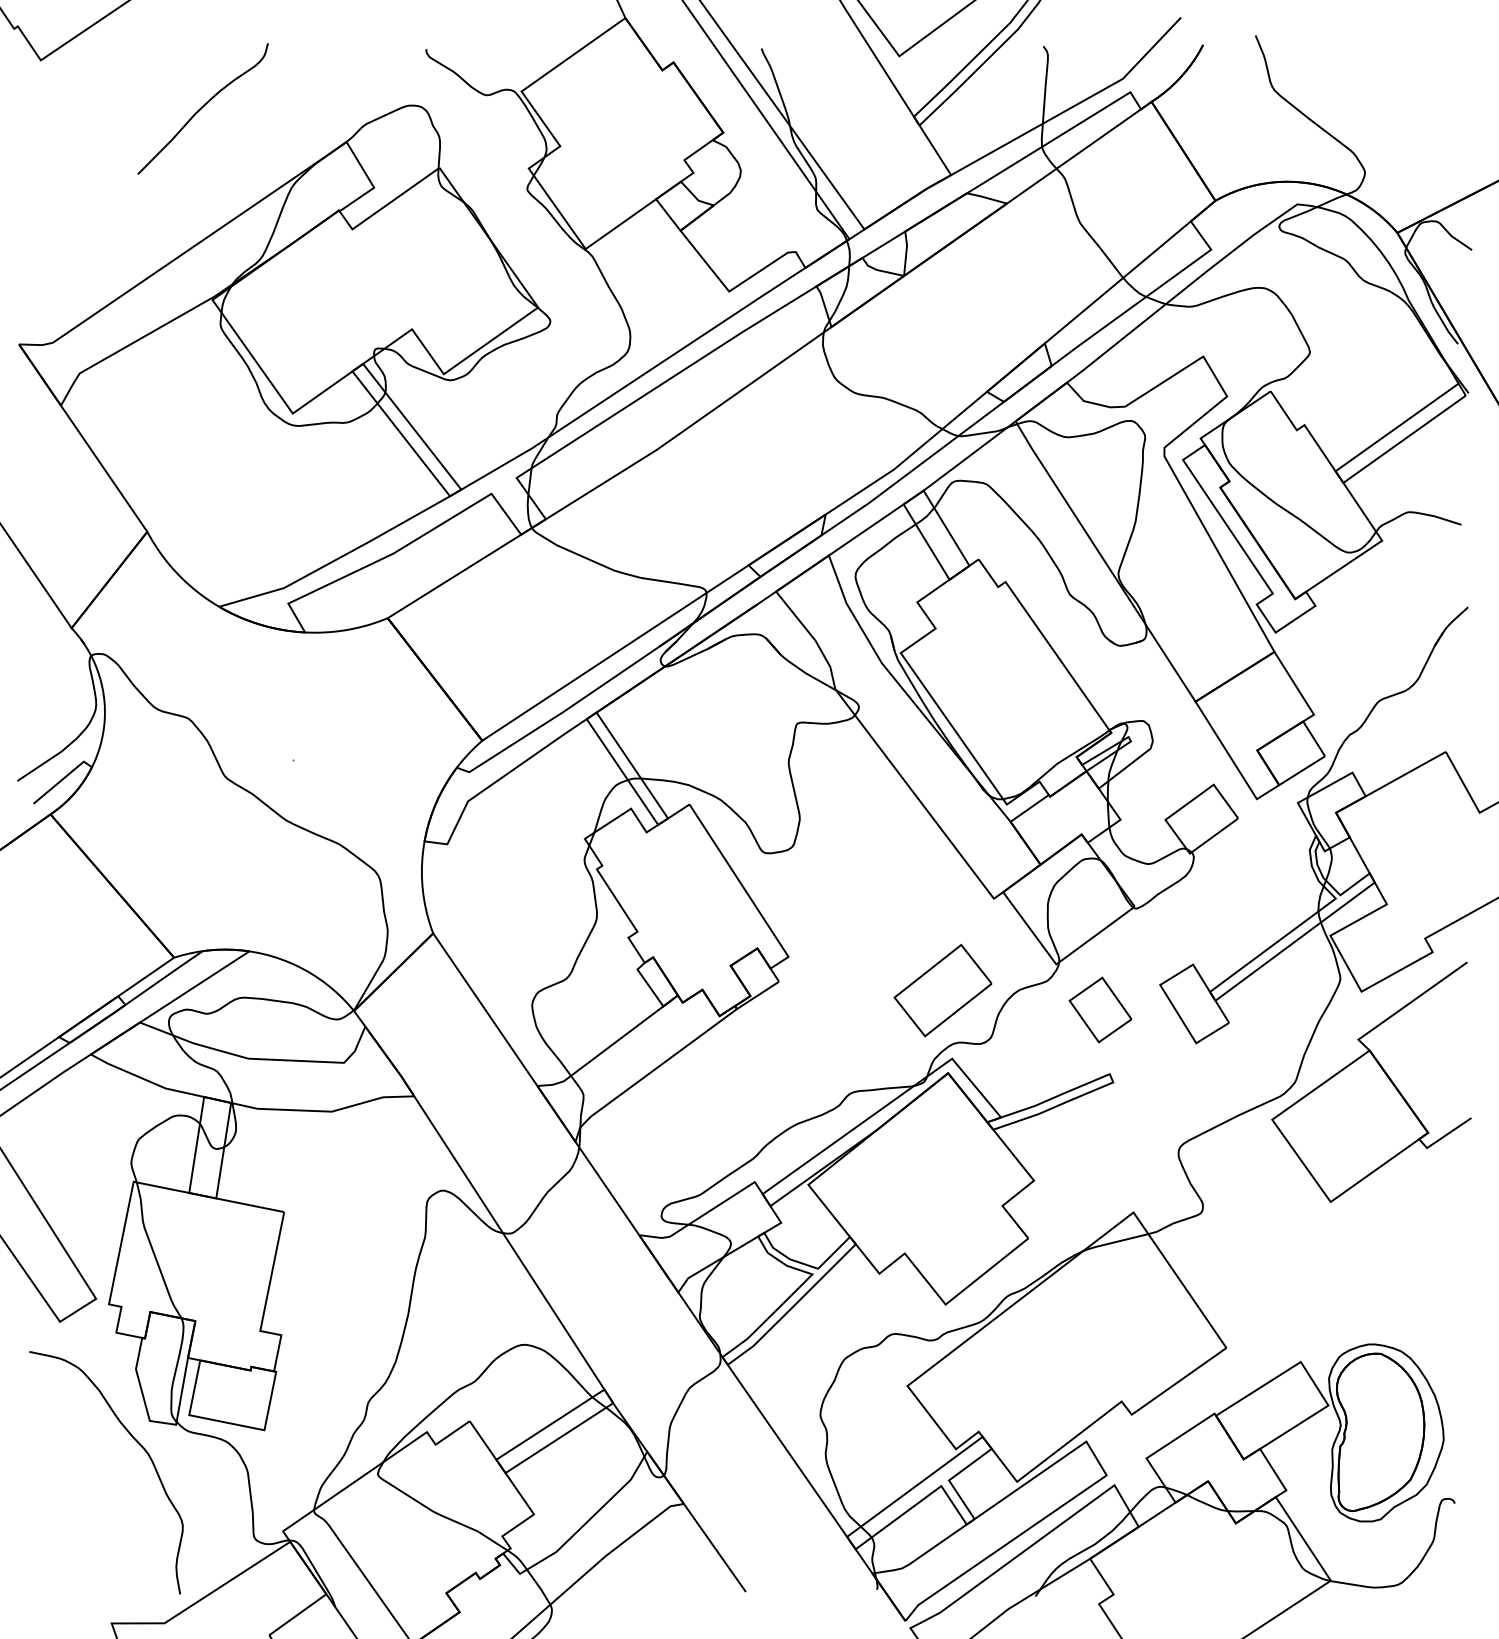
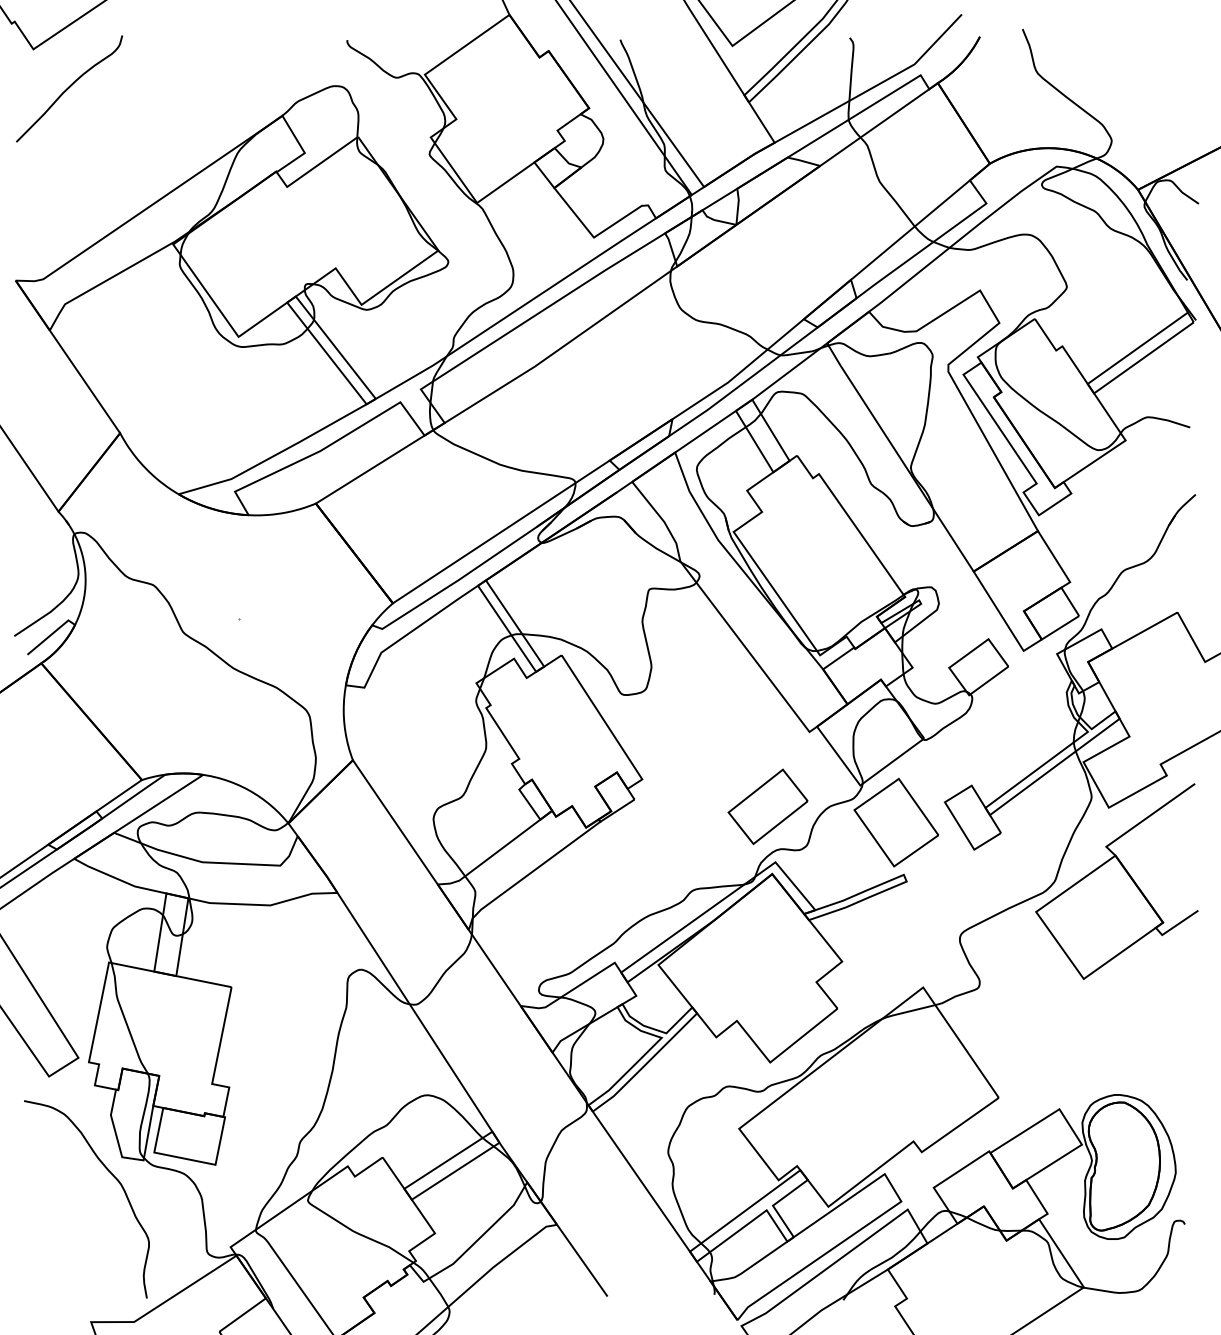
curve: (202, 108) -> (68, 88), moved
part: (1100, 1009) -> (896, 822), size x1.67

